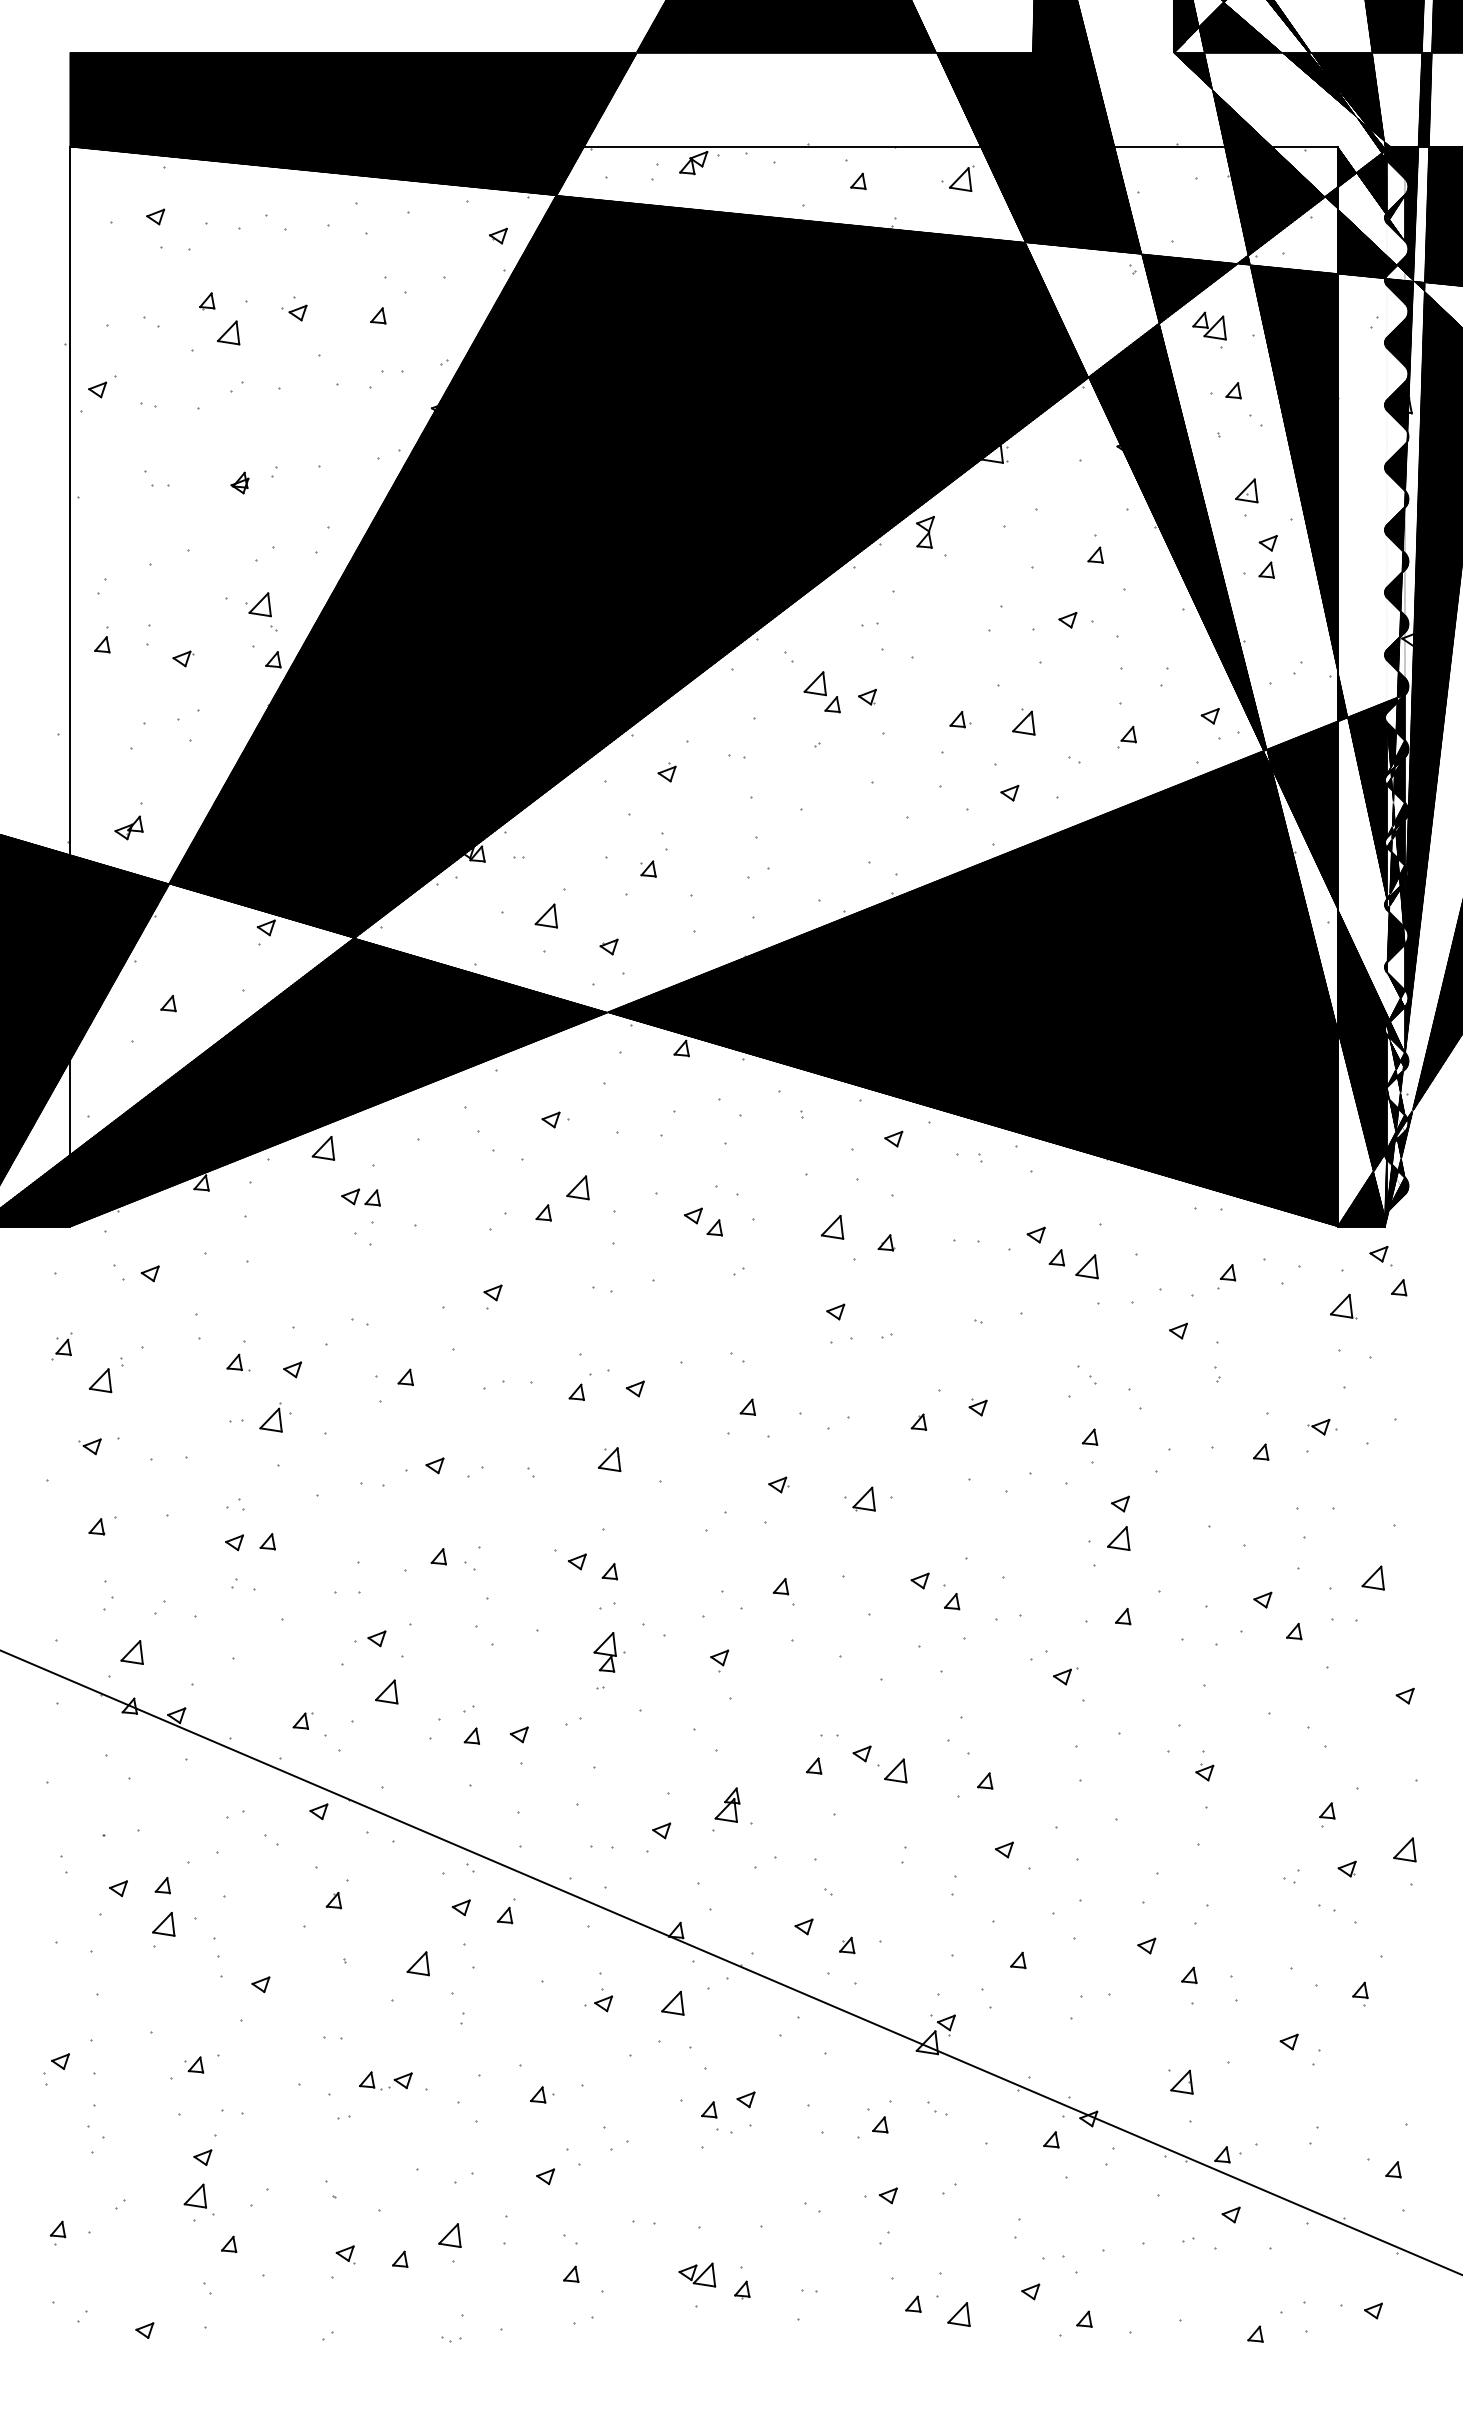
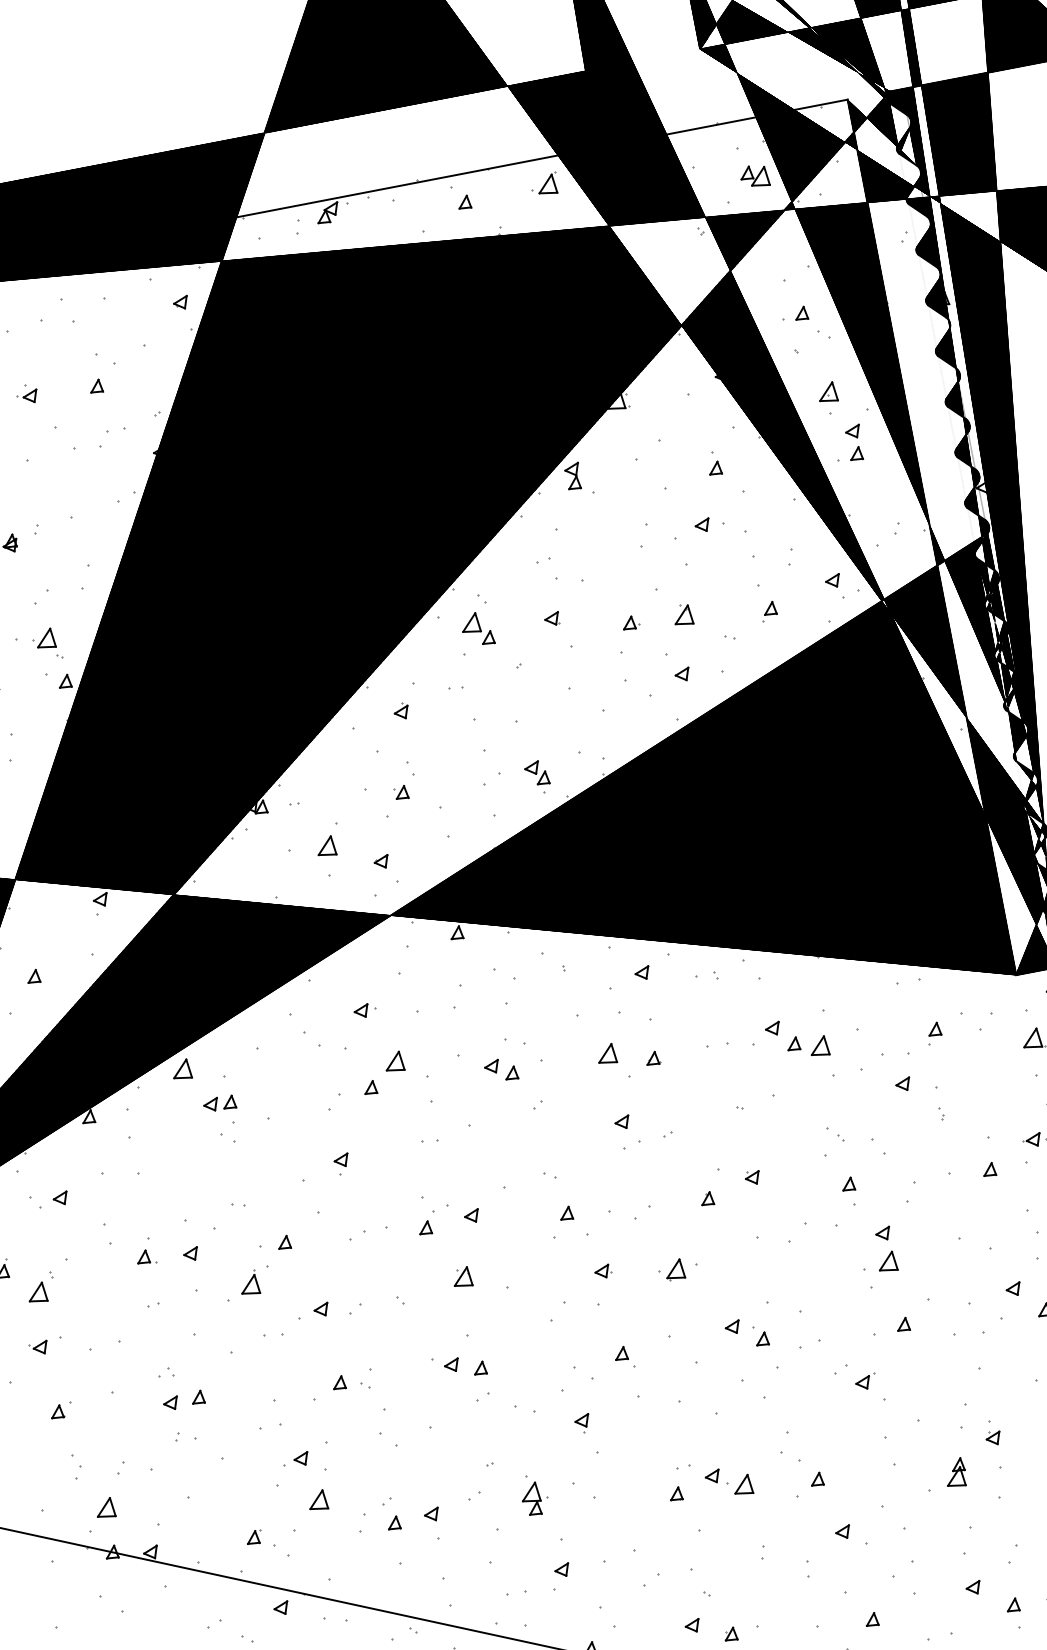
part: (1209, 325) -> (754, 176), moved
part: (821, 692) -> (476, 629), moved
part: (813, 876) -> (536, 773), added
part: (270, 1417) -> (248, 1283), moved
part: (609, 1652) -> (535, 1498), moved
part: (727, 1804) -> (955, 1472), moved

